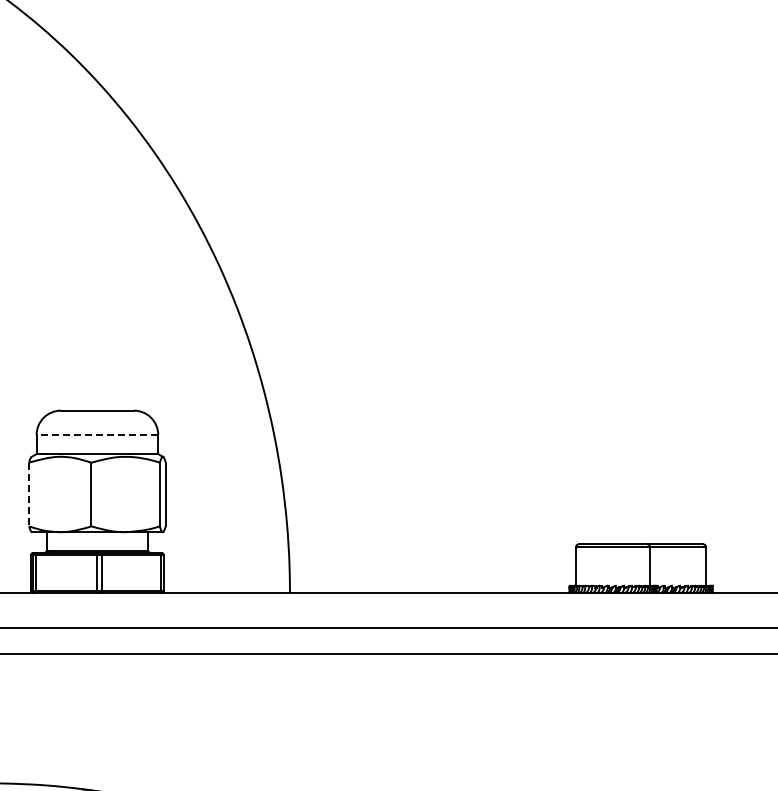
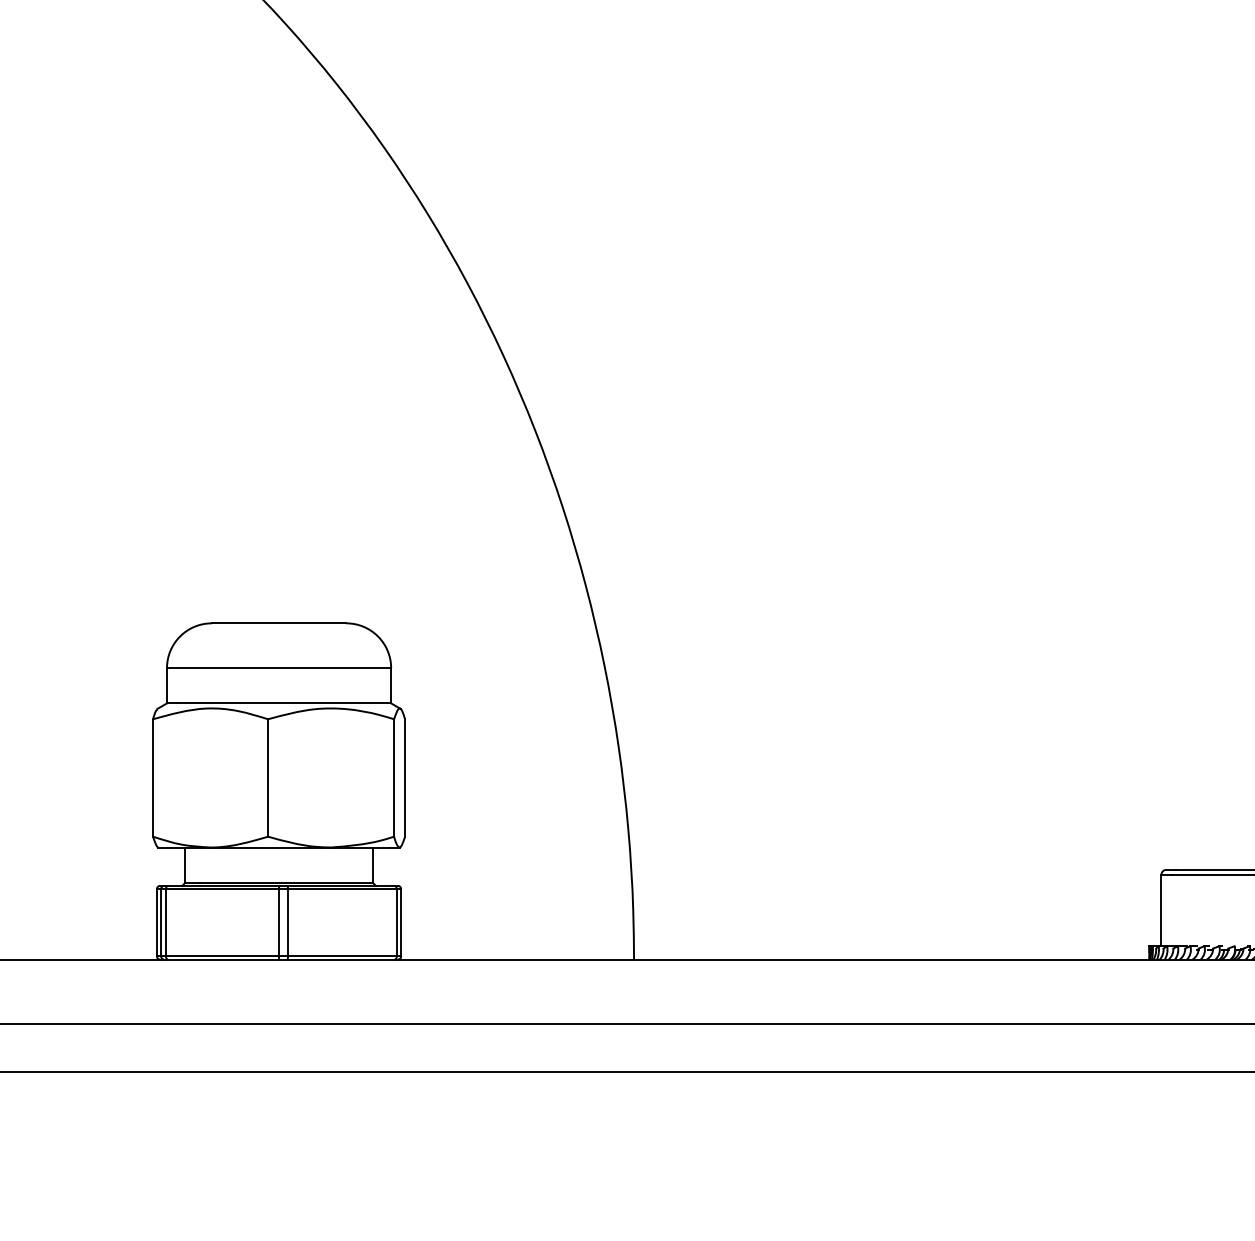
line: (97, 434) -> (279, 667), dashed -> solid
line: (29, 494) -> (153, 777), dashed -> solid

